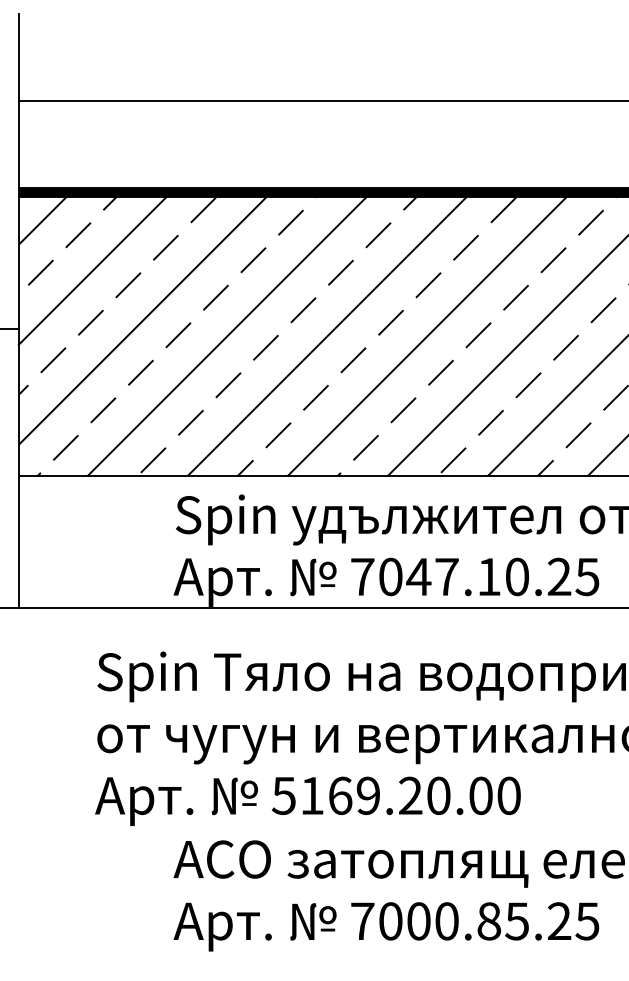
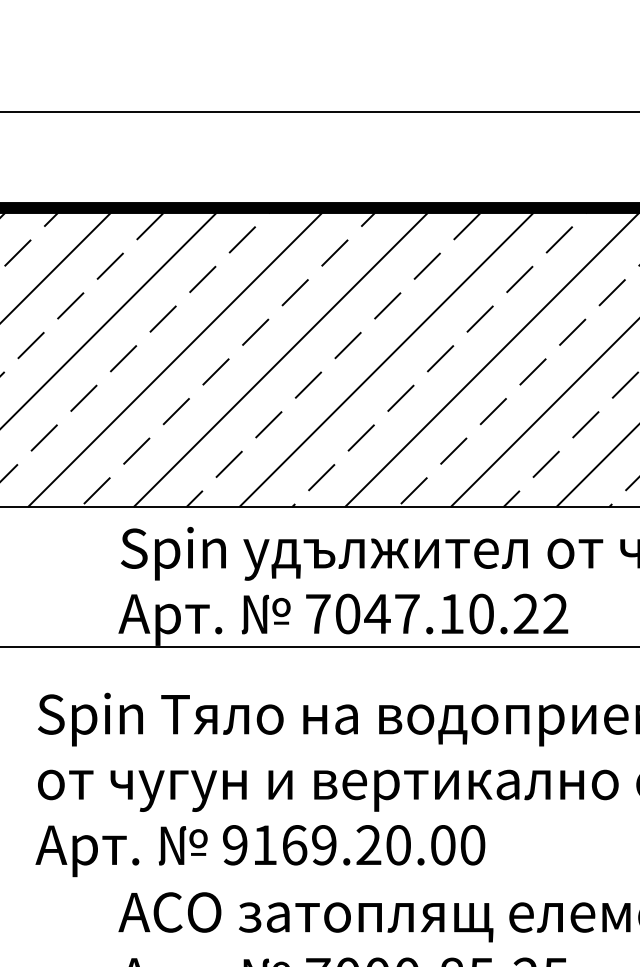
text: (587, 576) -> (555, 613), 7047.10.25 -> 7047.10.22
text: (283, 795) -> (234, 844), 5169.20.00 -> 9169.20.00

